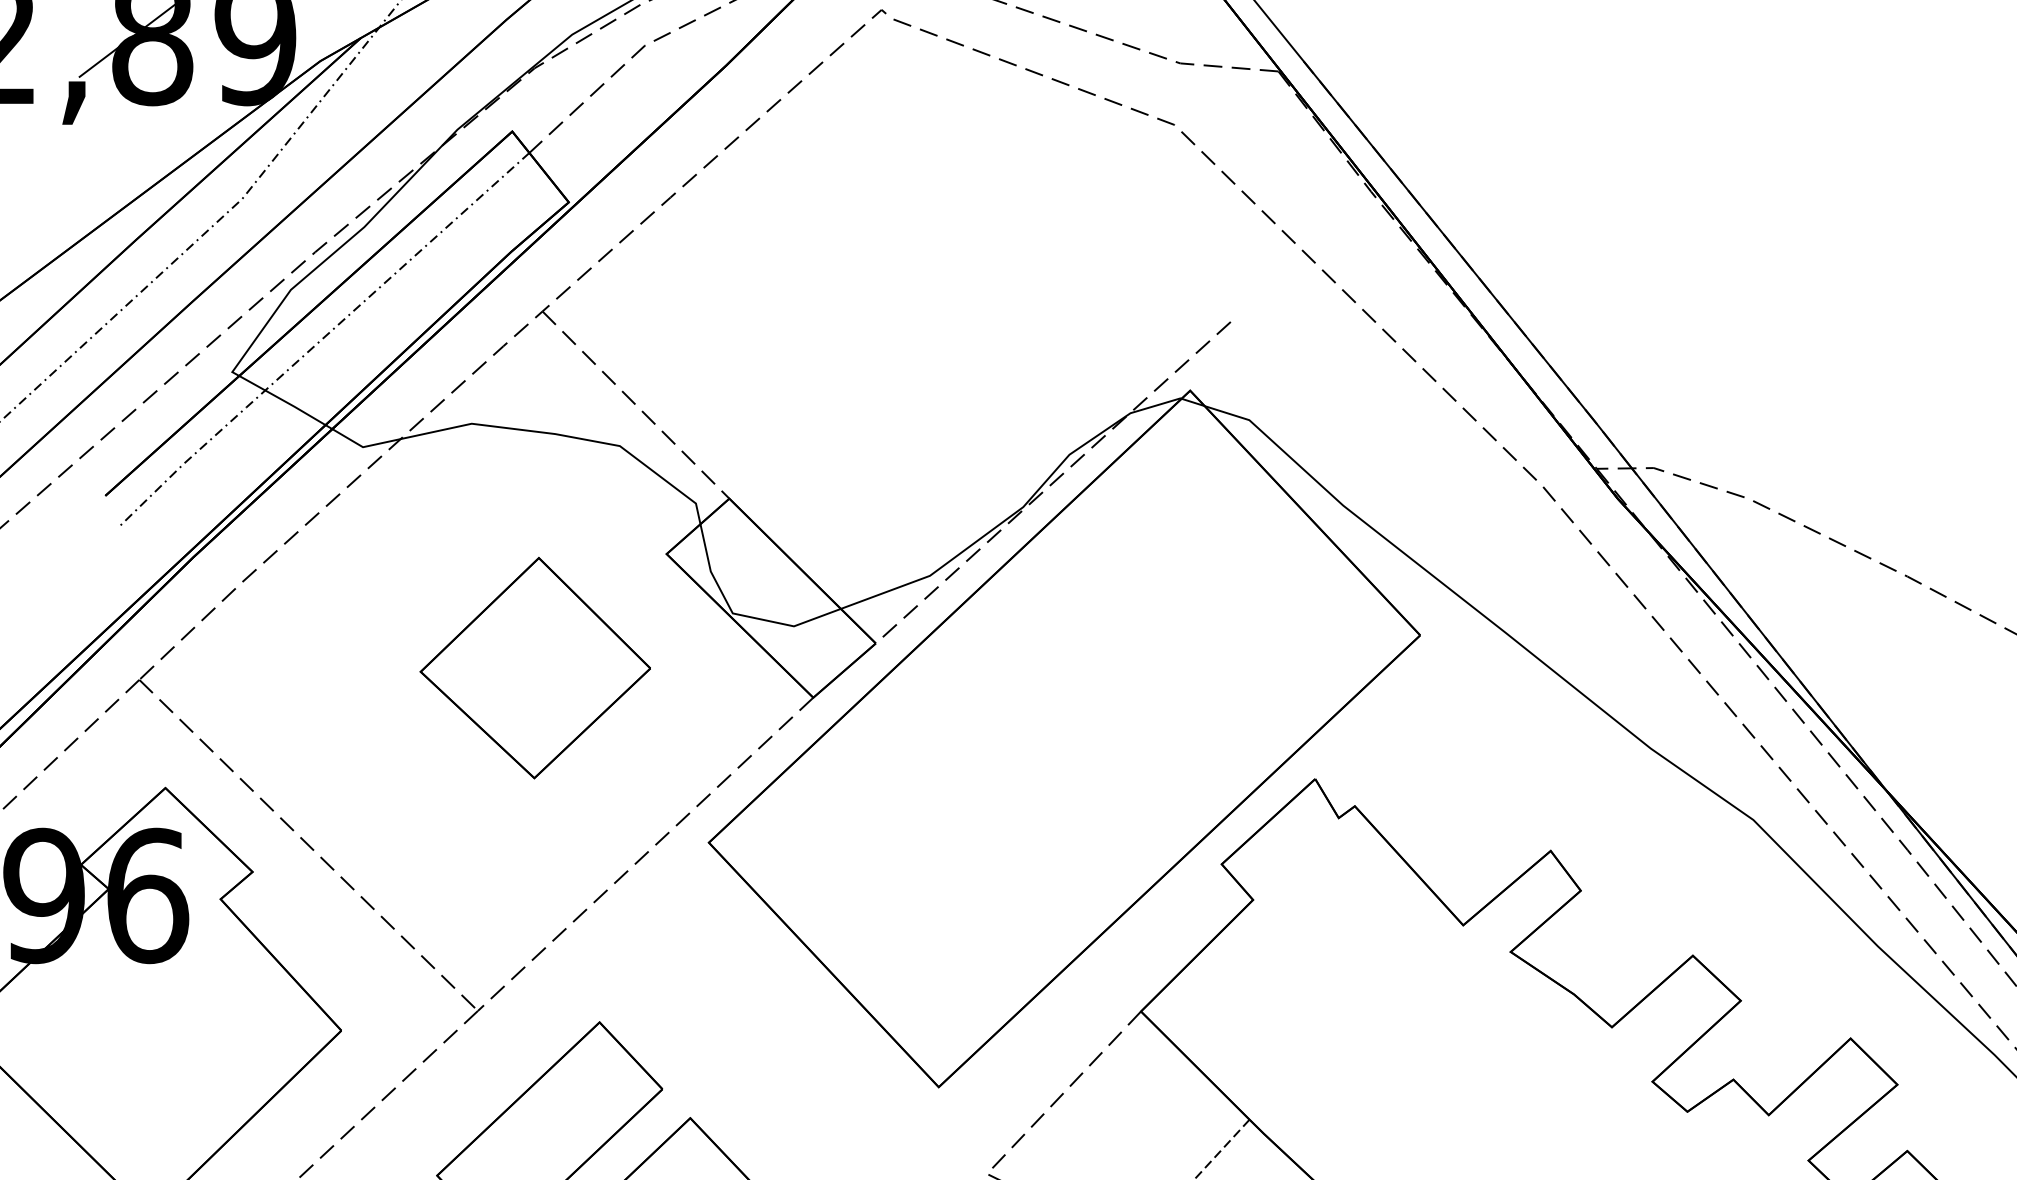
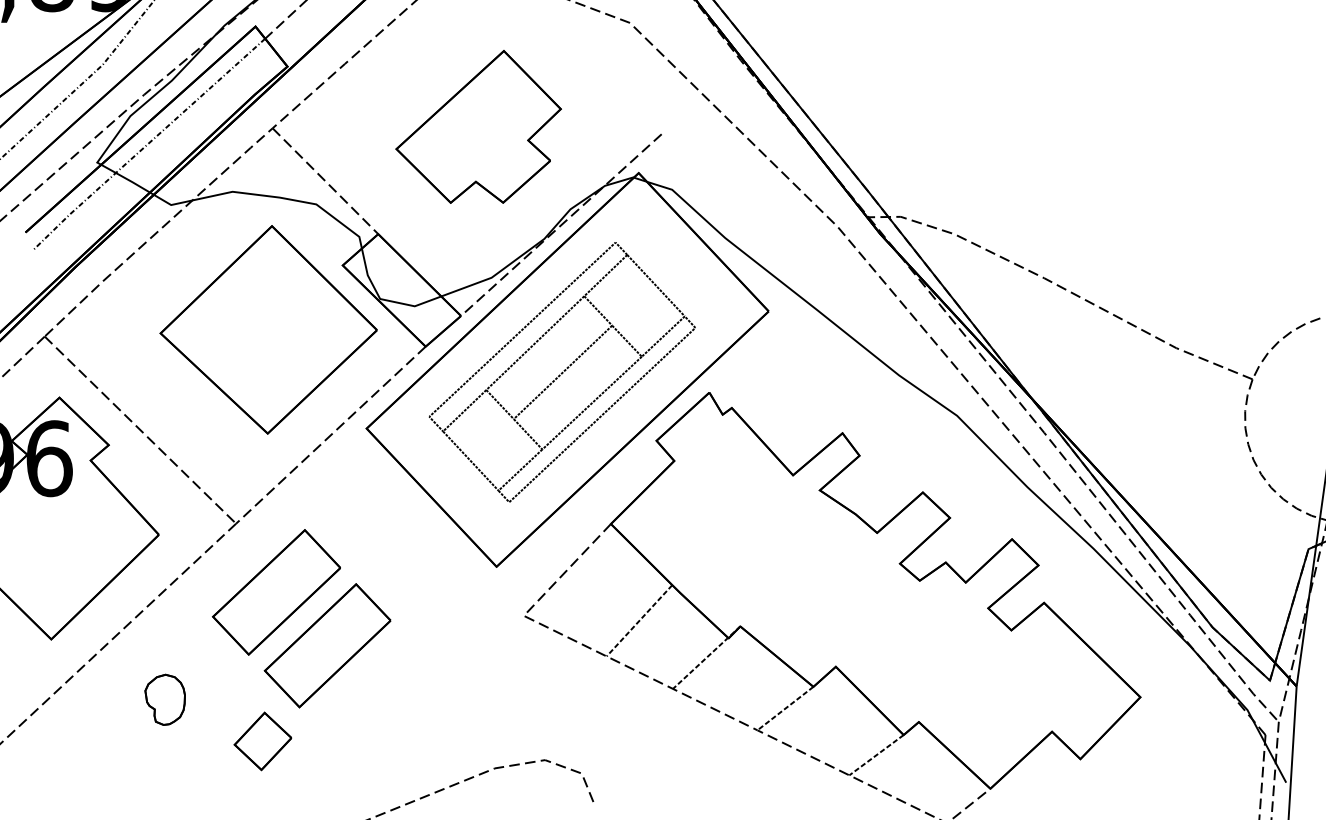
part: (906, 308) -> (478, 126), added
part: (535, 667) -> (268, 329), size x1.67
part: (1053, 743) -> (561, 372), added

